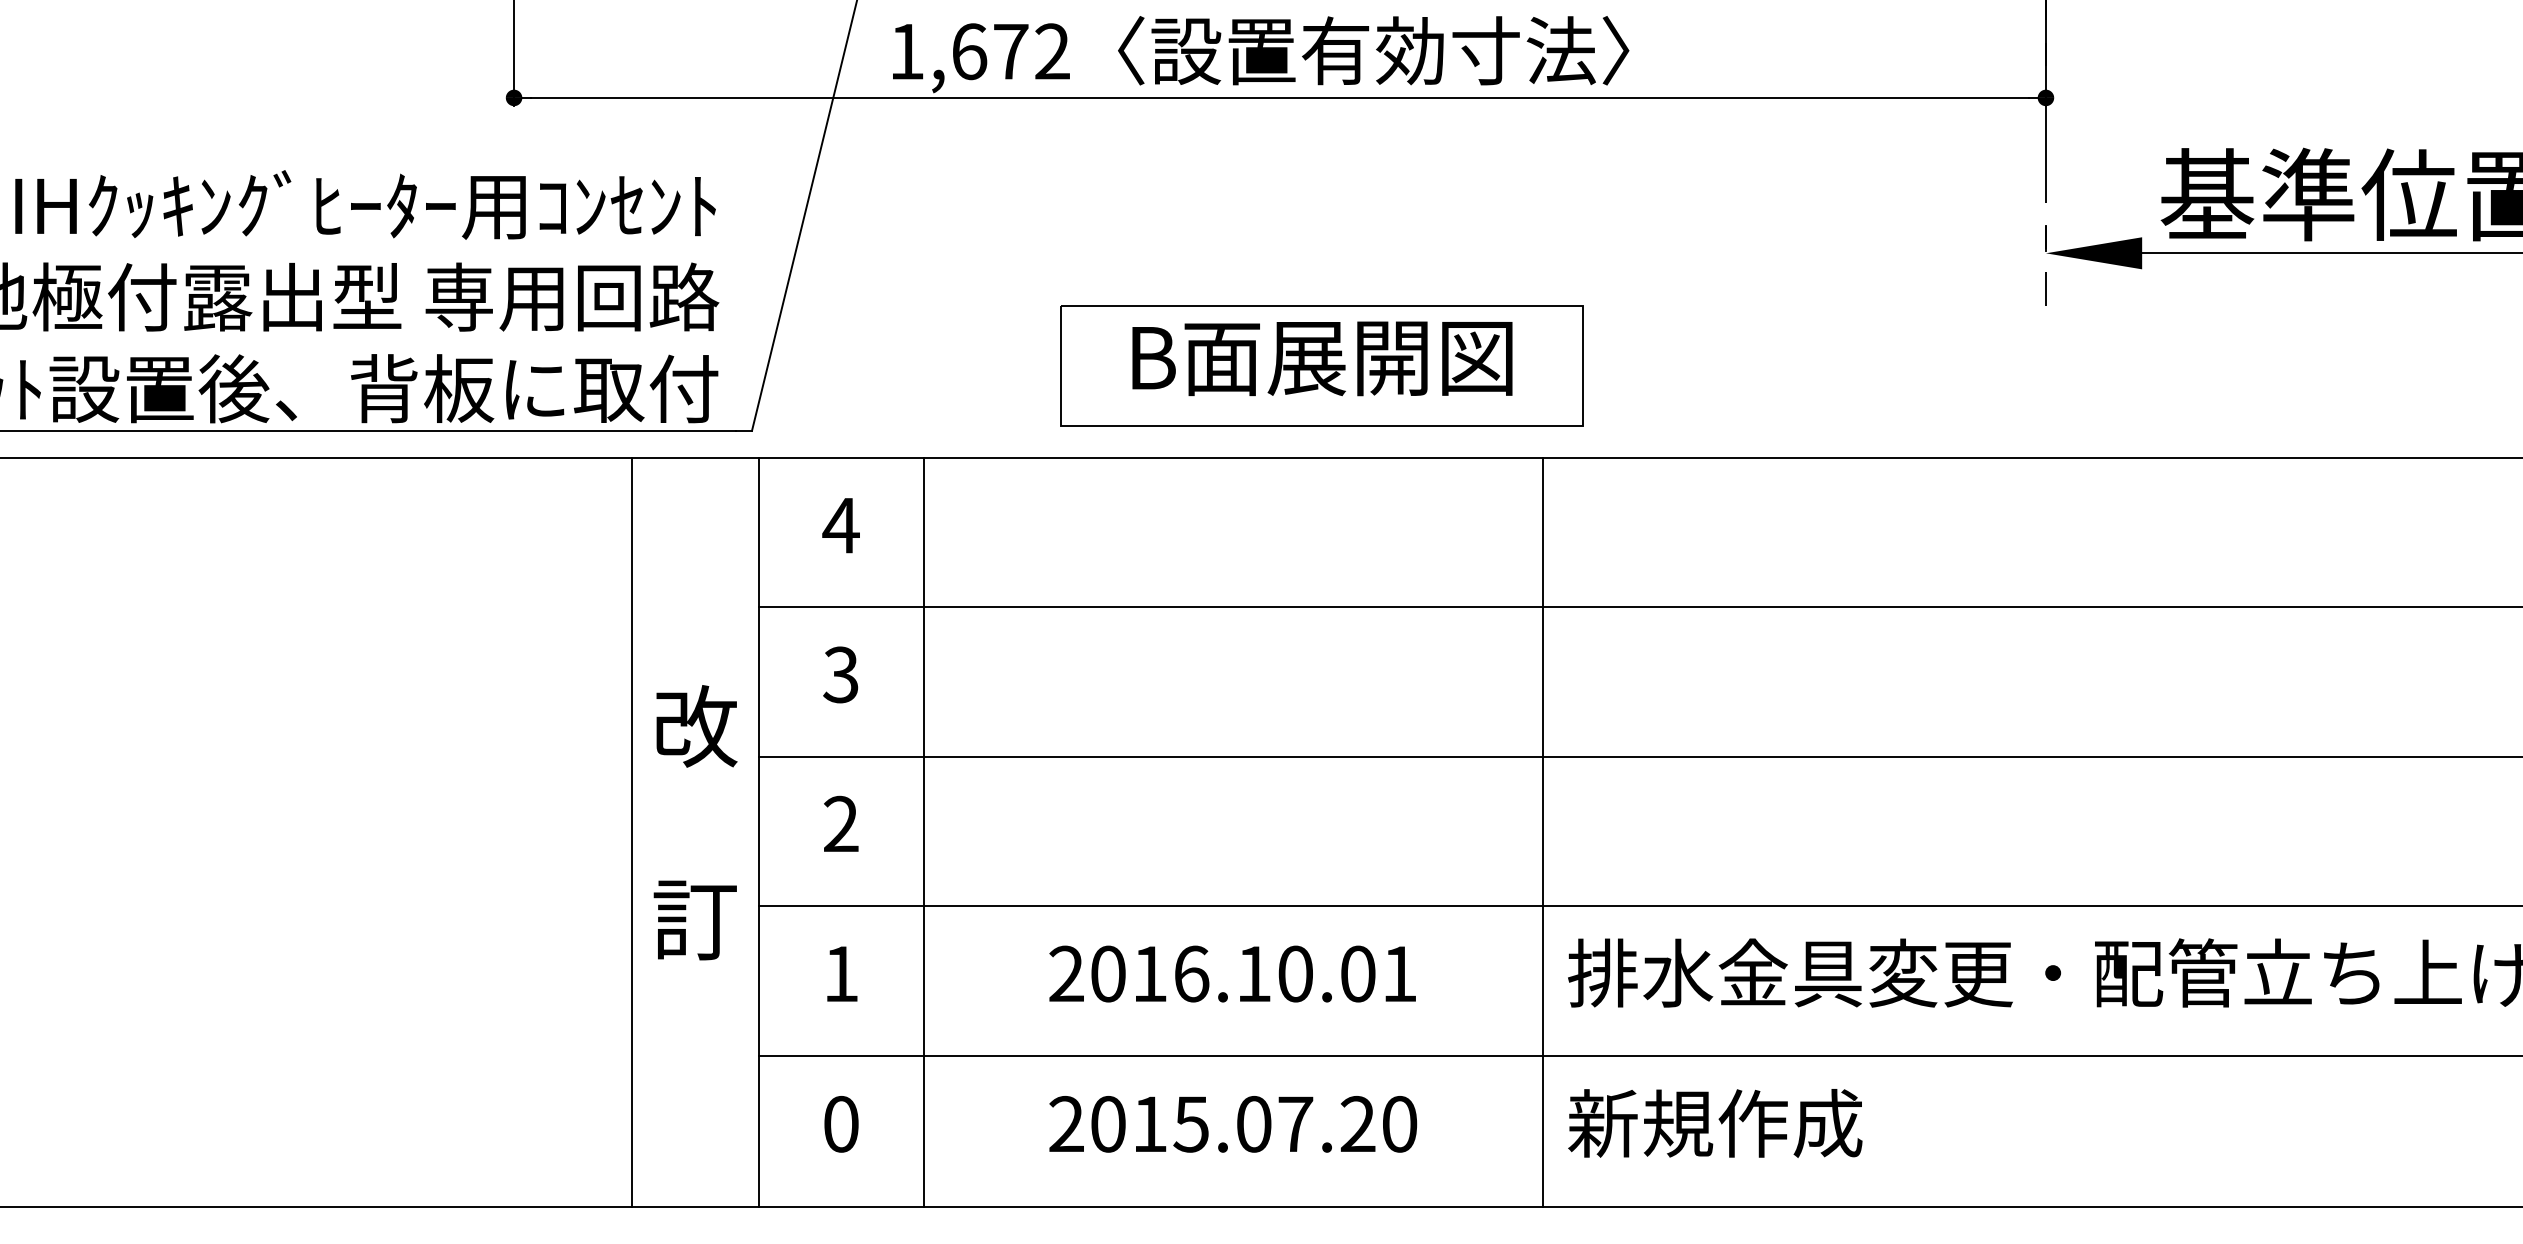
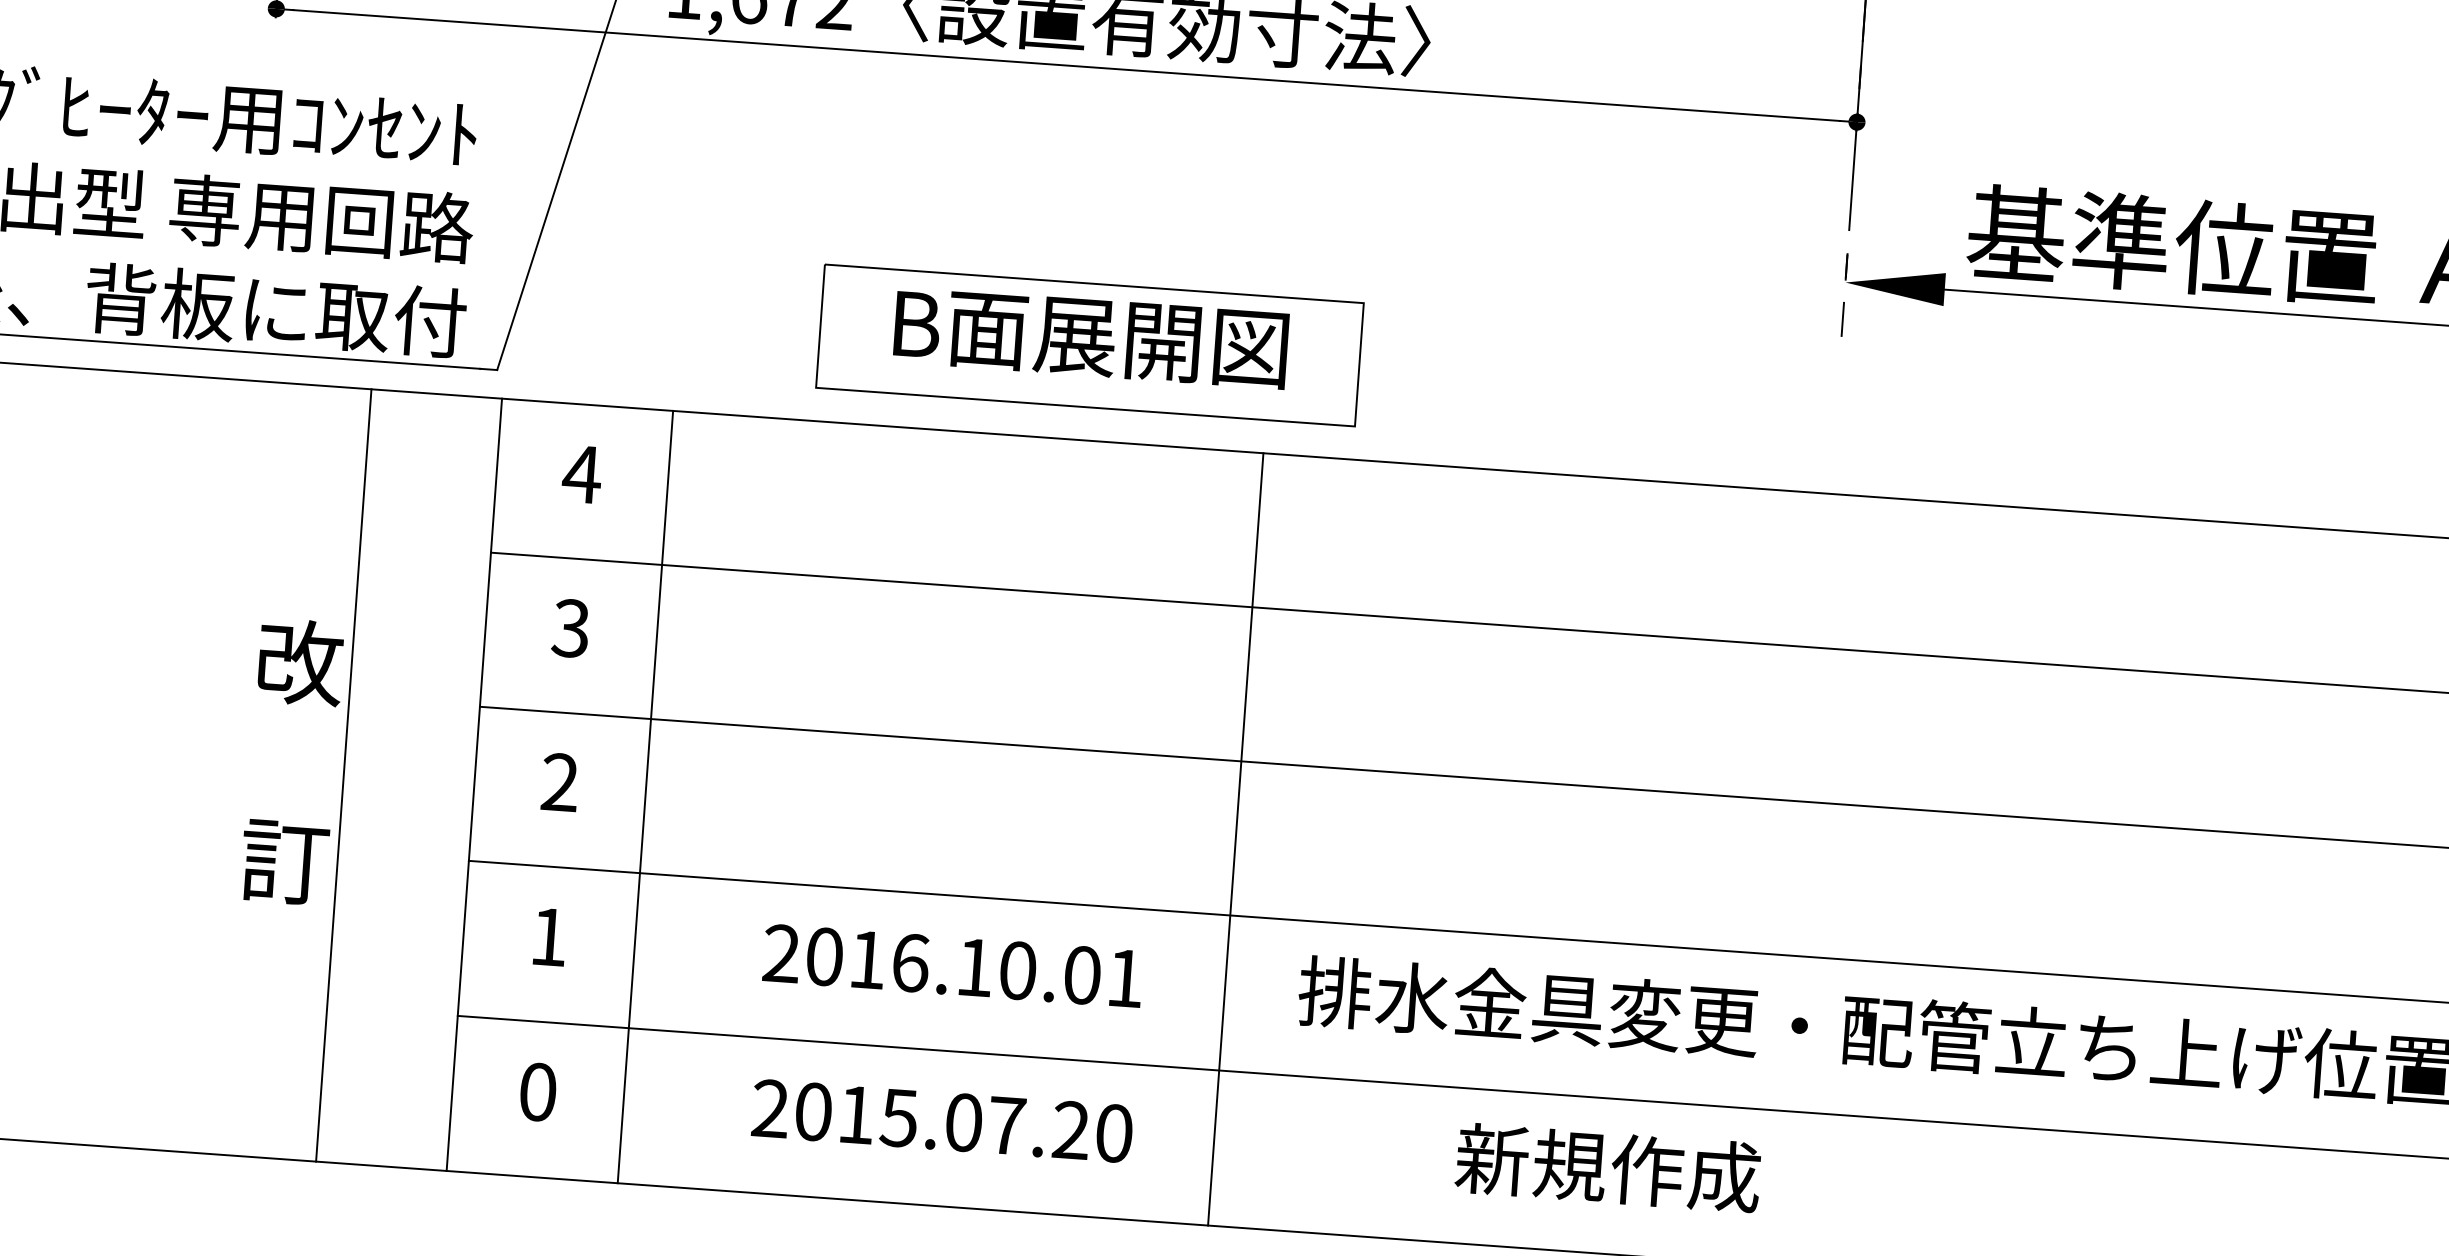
text: (695, 822) -> (292, 761), moved
line: (1542, 832) -> (1235, 839), moved
text: (1715, 1123) -> (1608, 1168), moved

